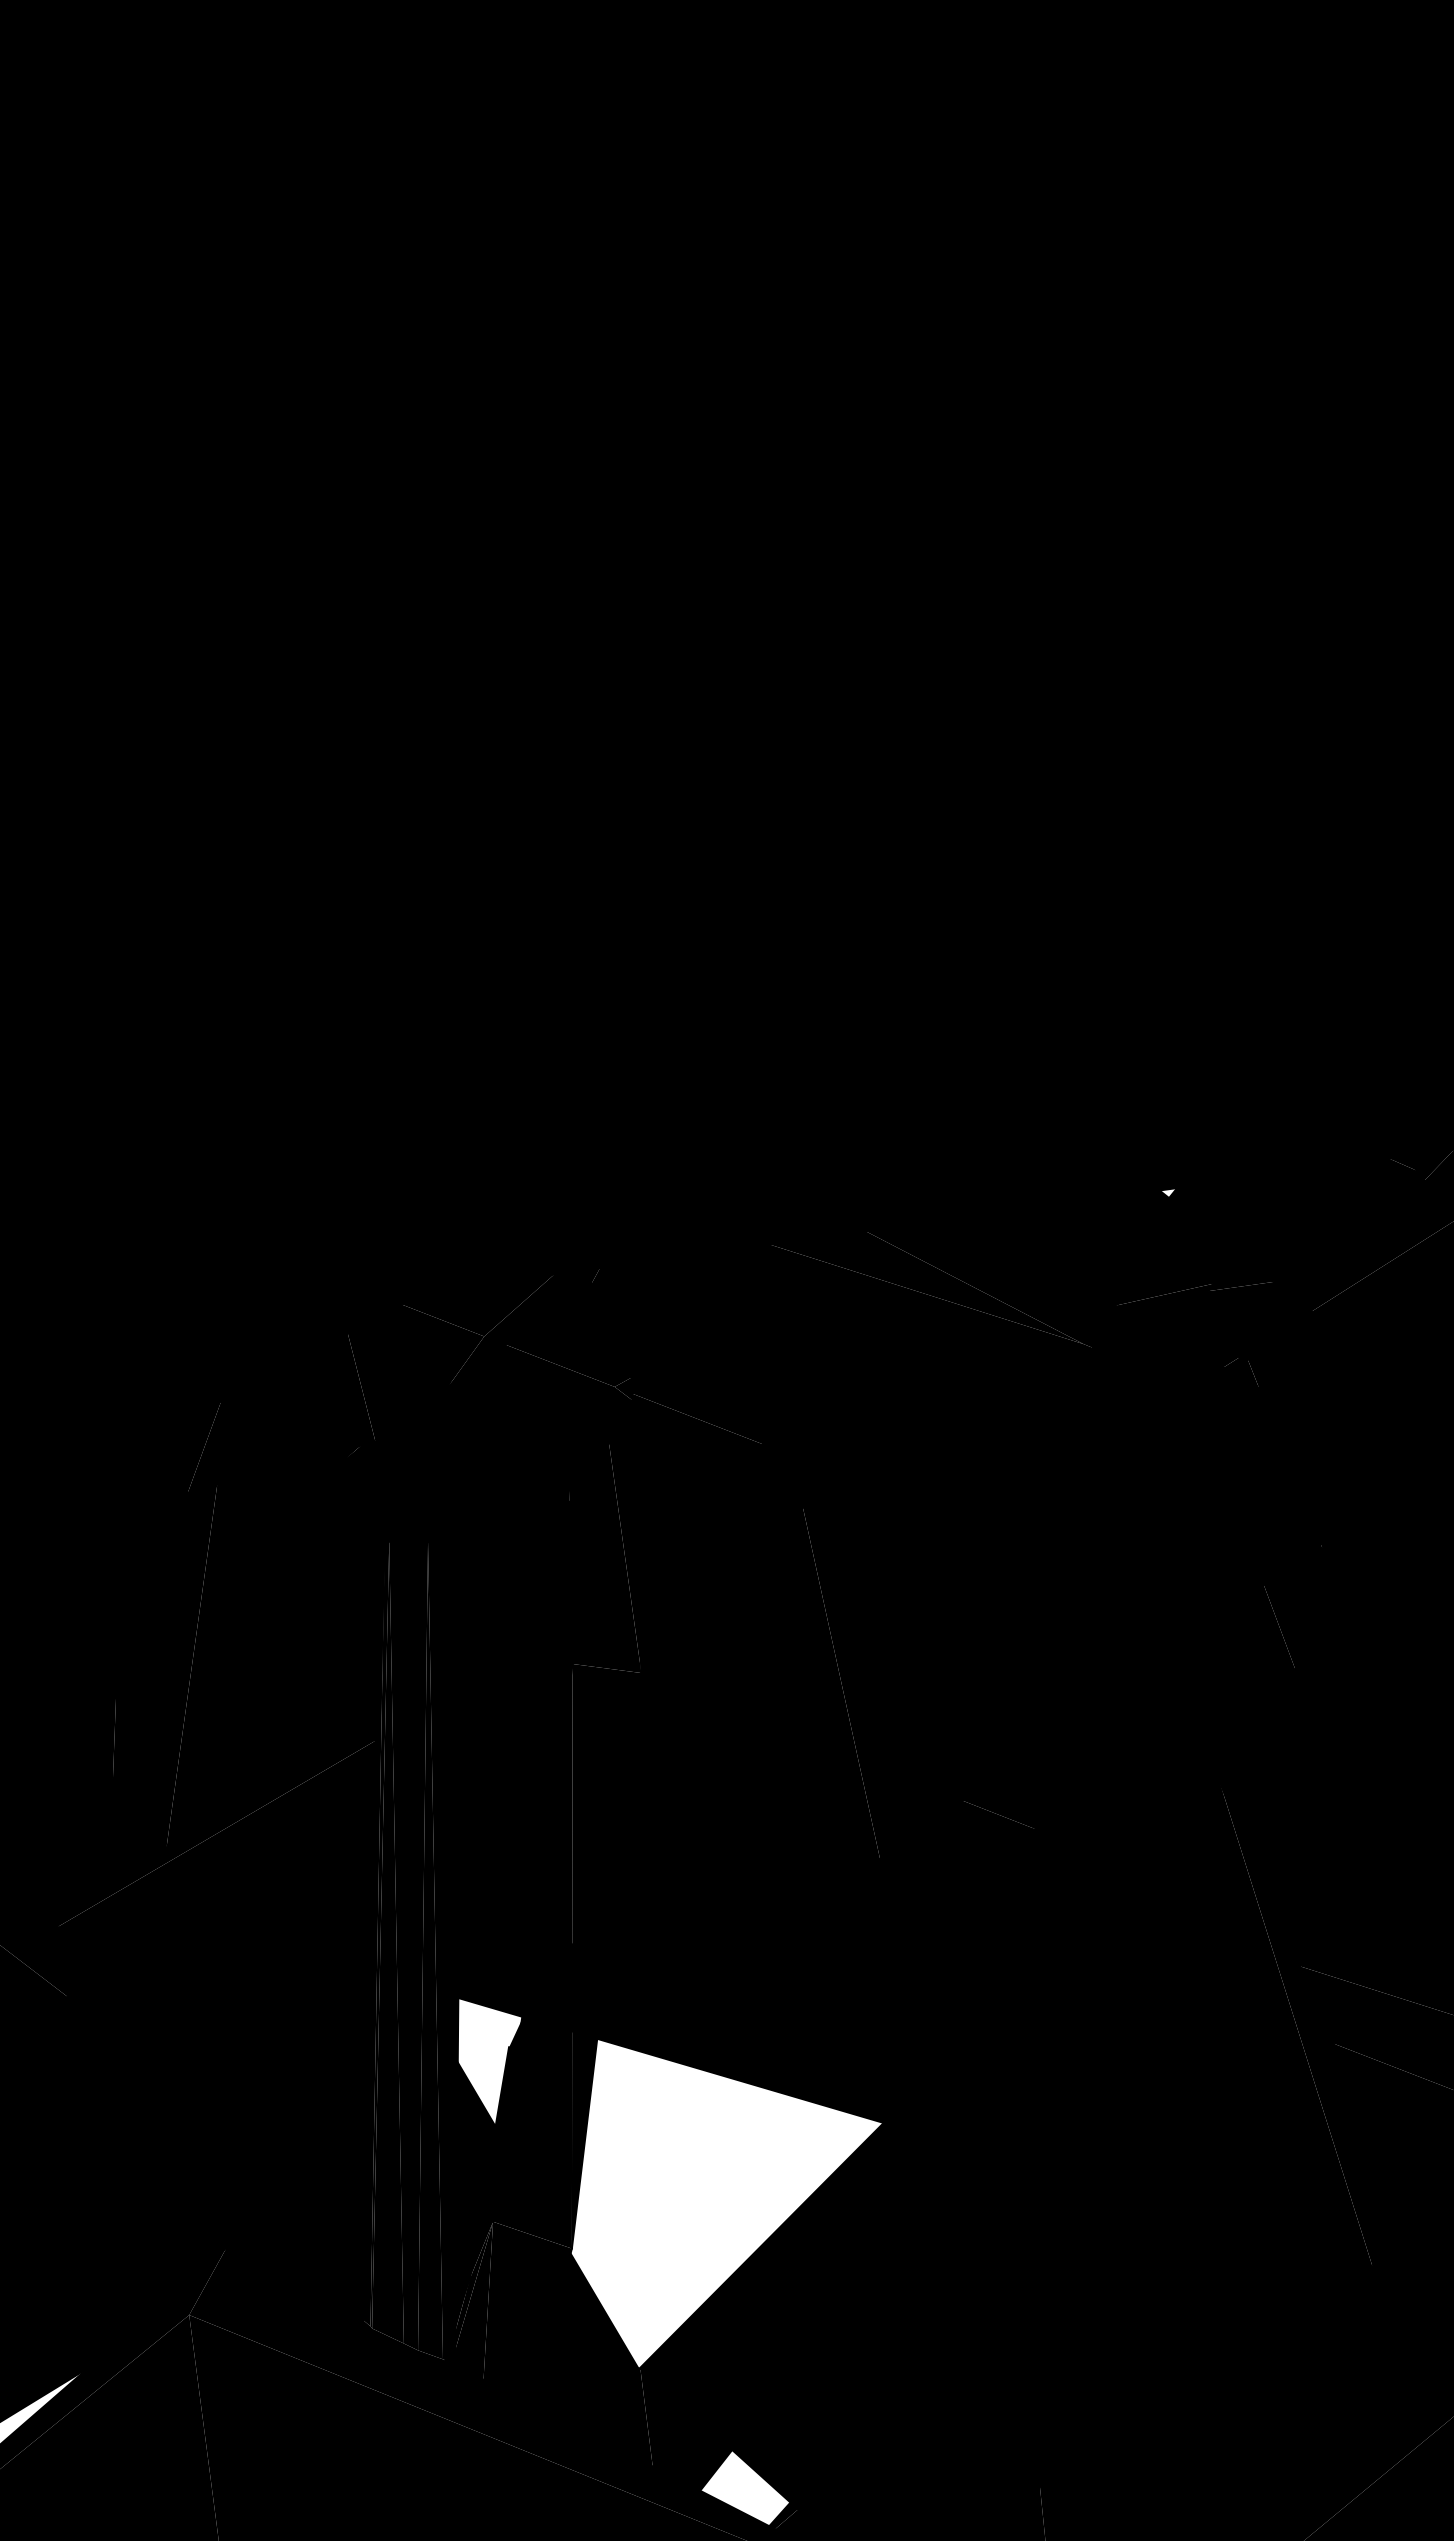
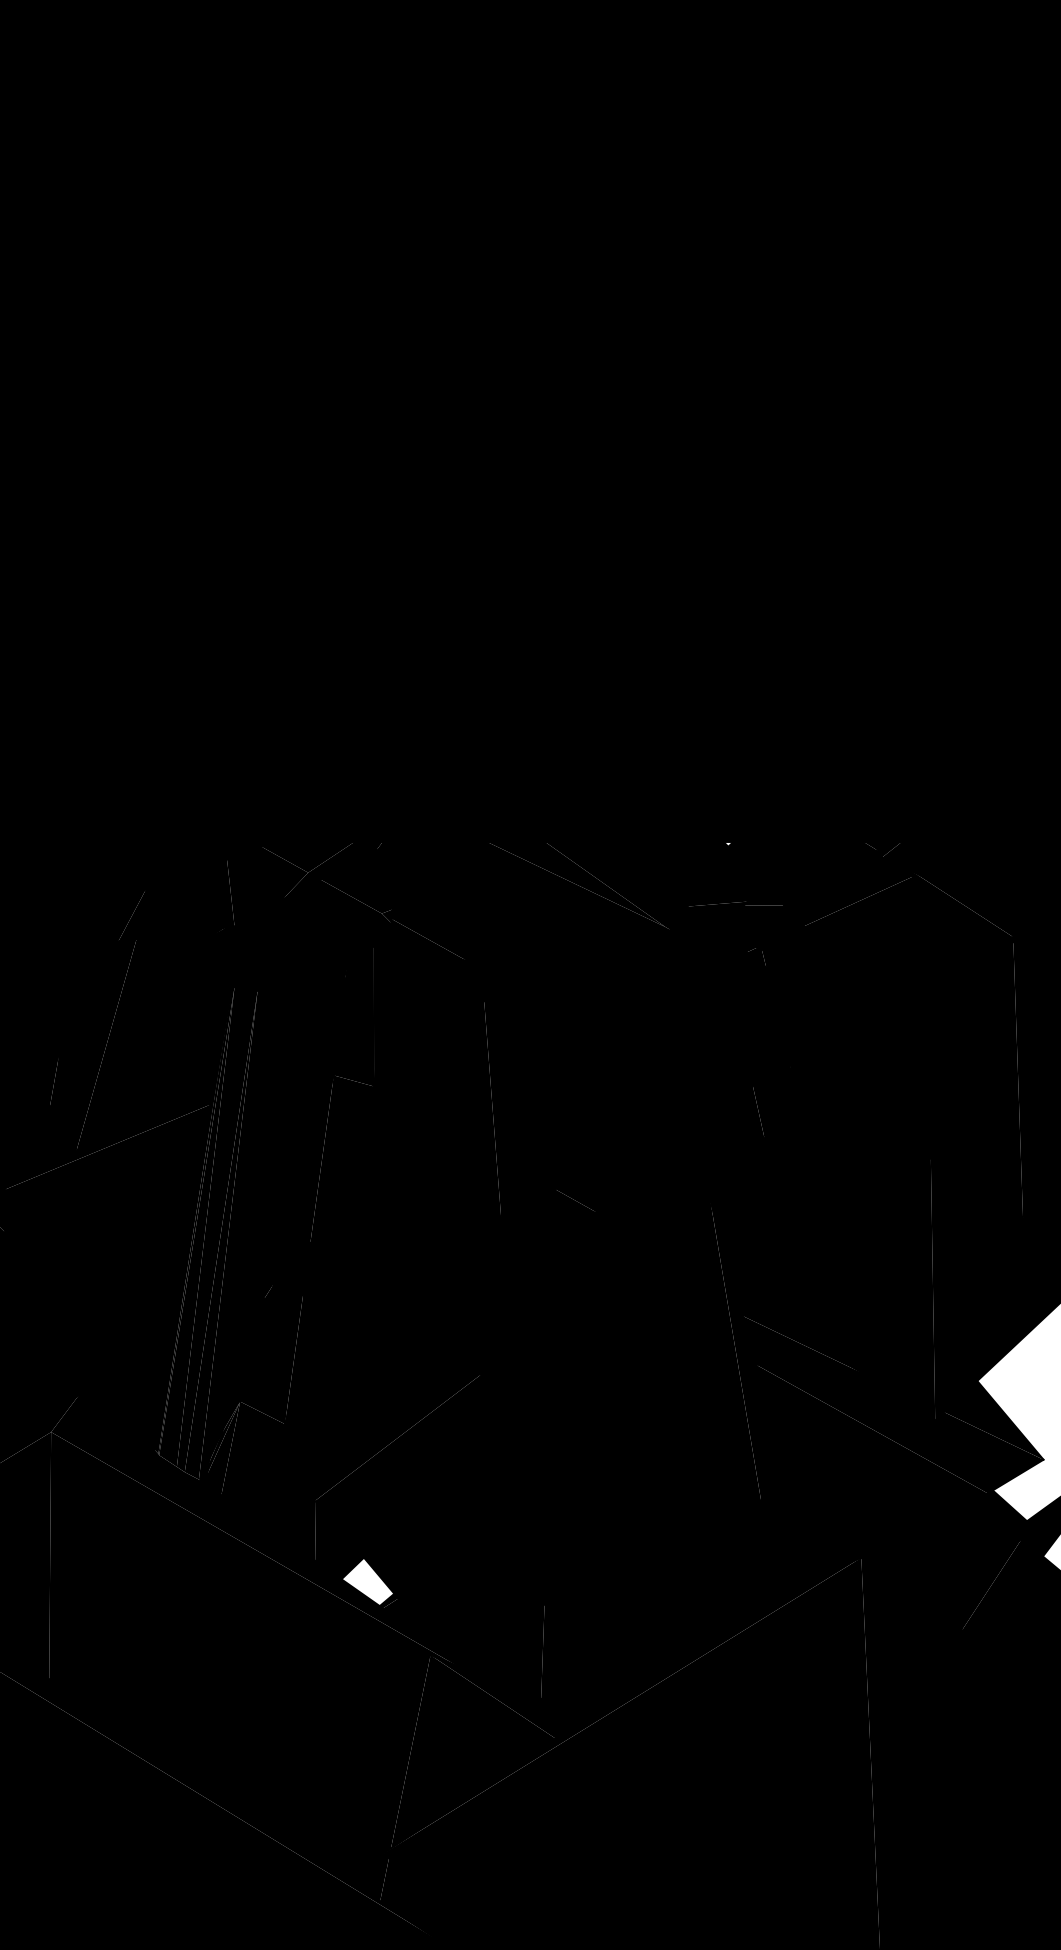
fill: (493, 2060) -> (253, 1305), added
fill: (725, 2189) -> (381, 1401), added

